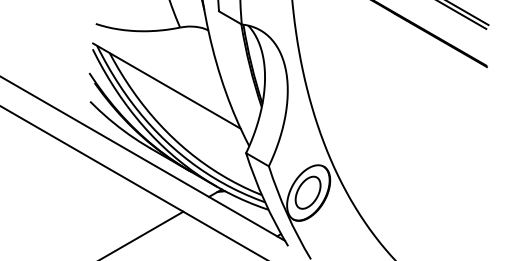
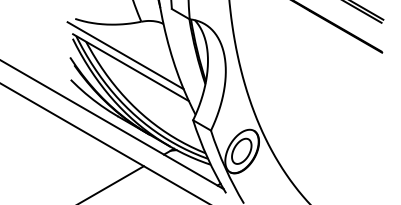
line: (159, 70) -> (125, 55), added

